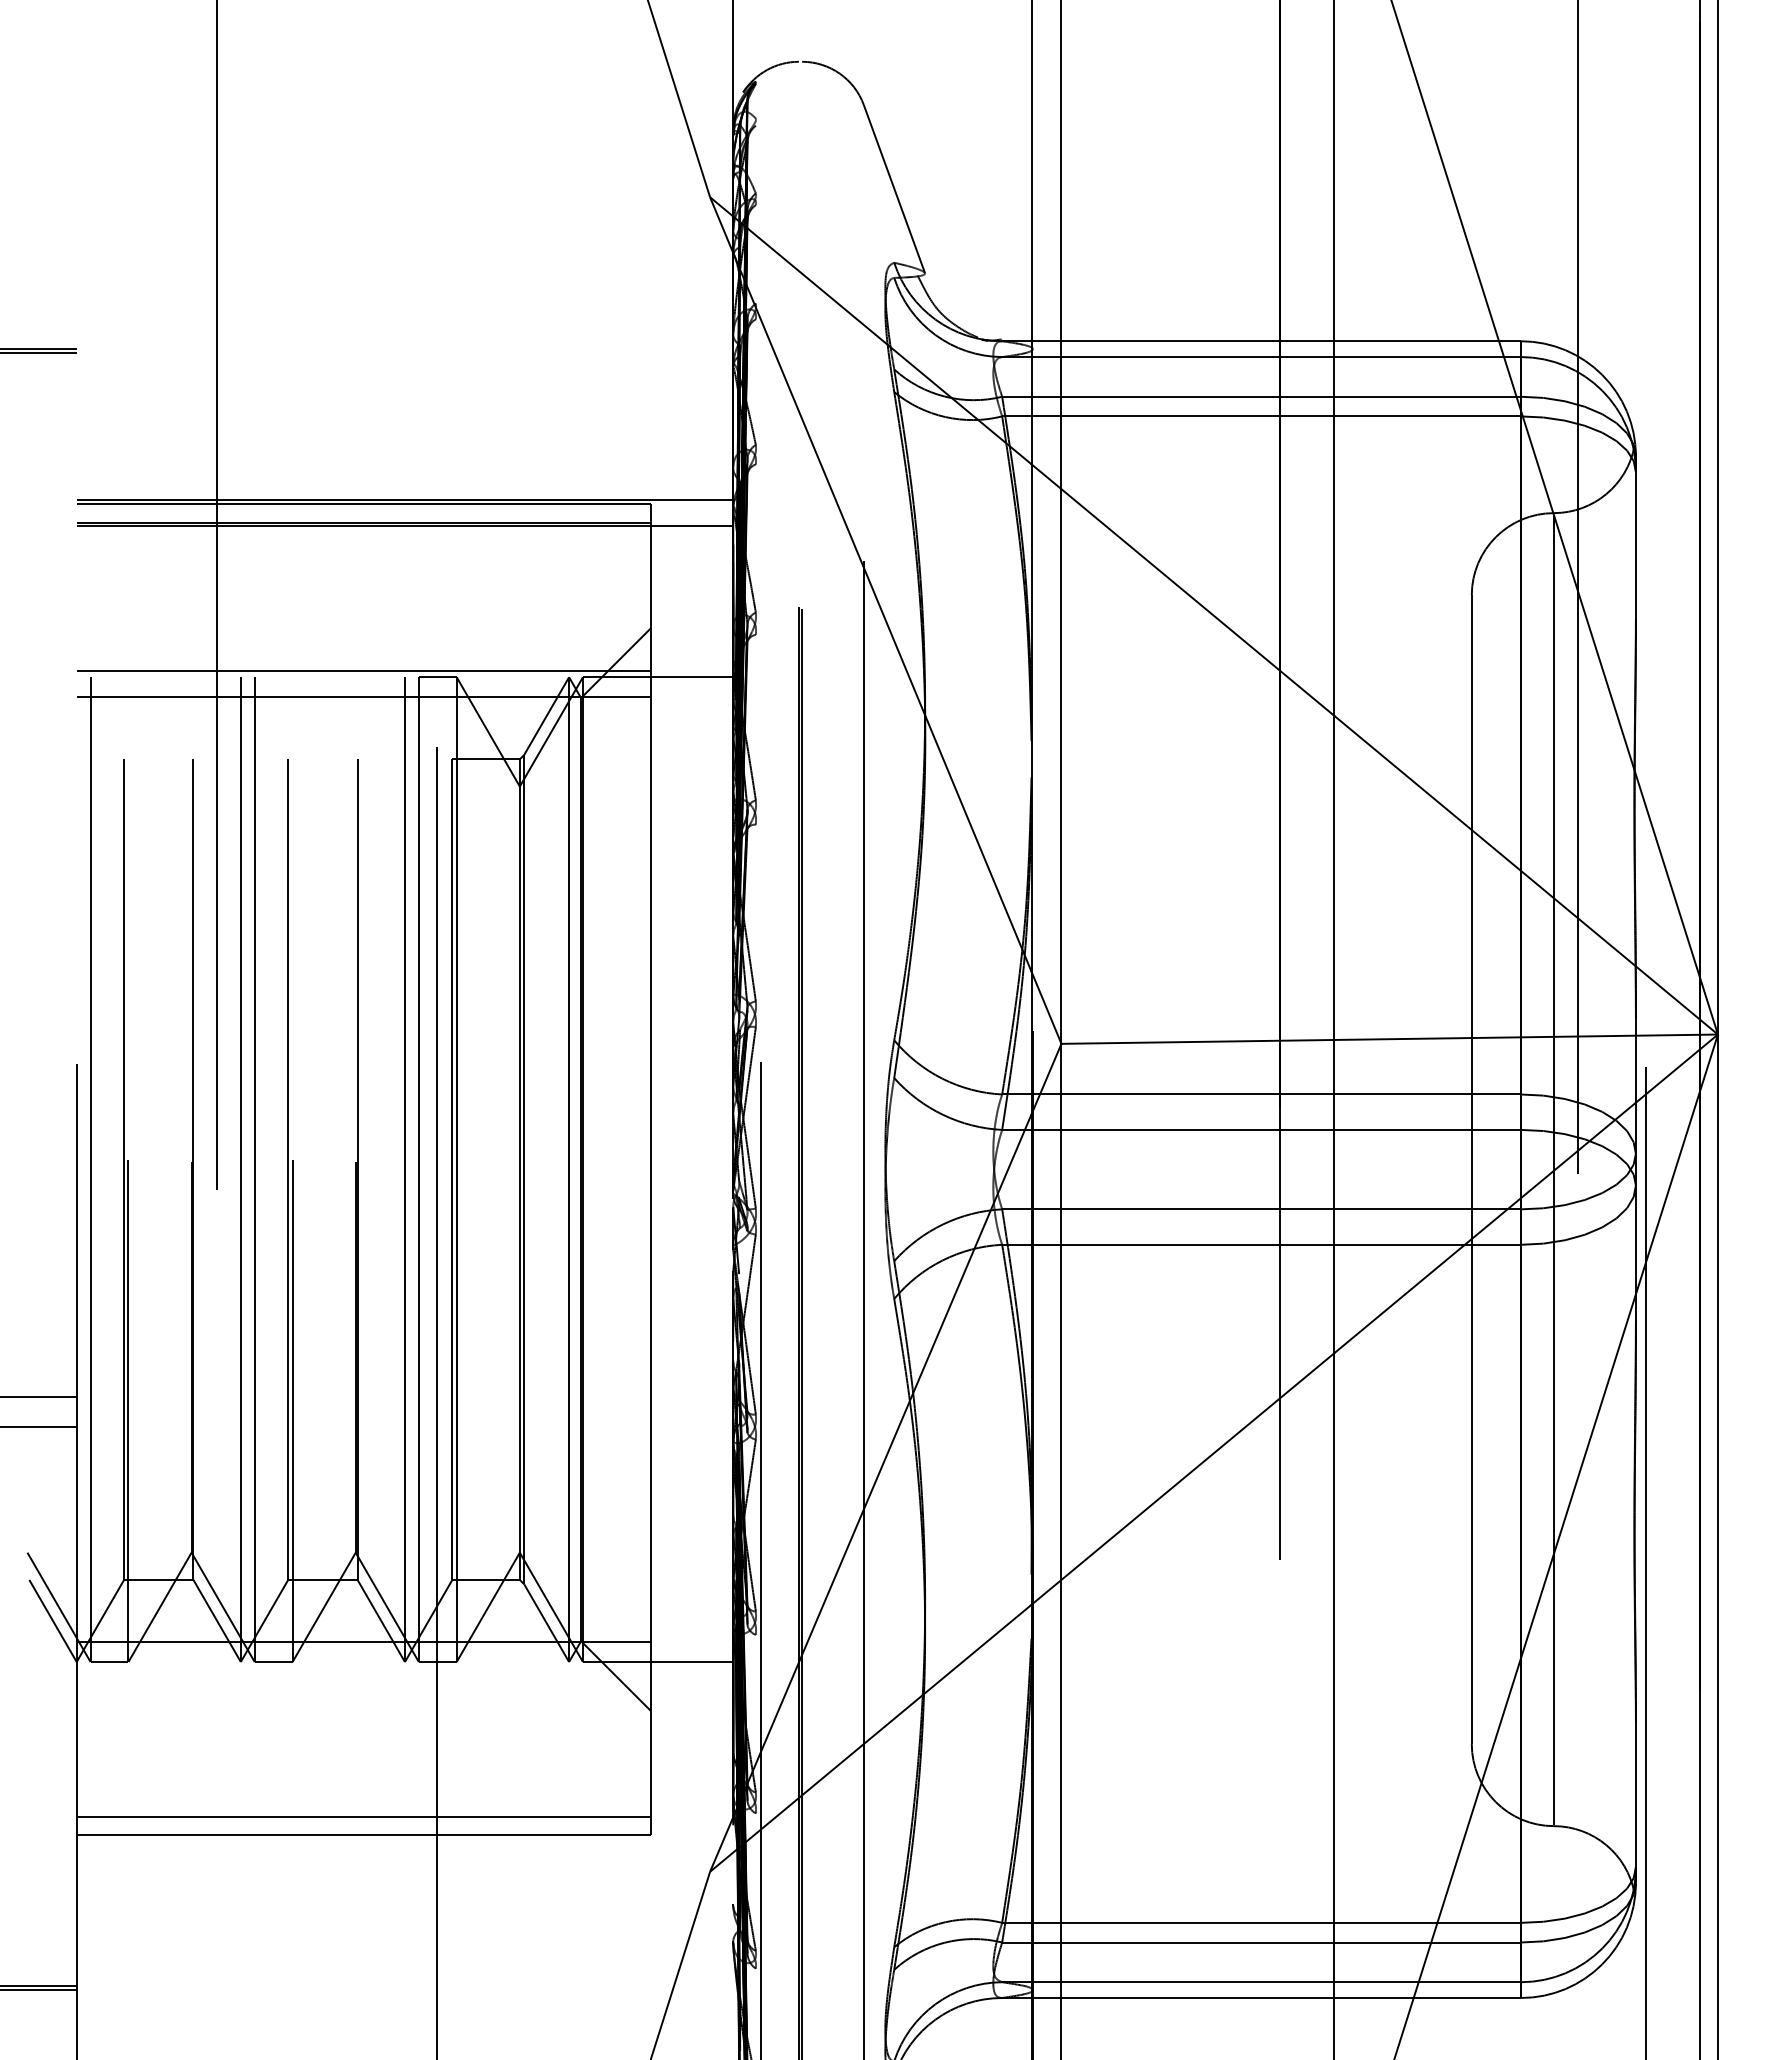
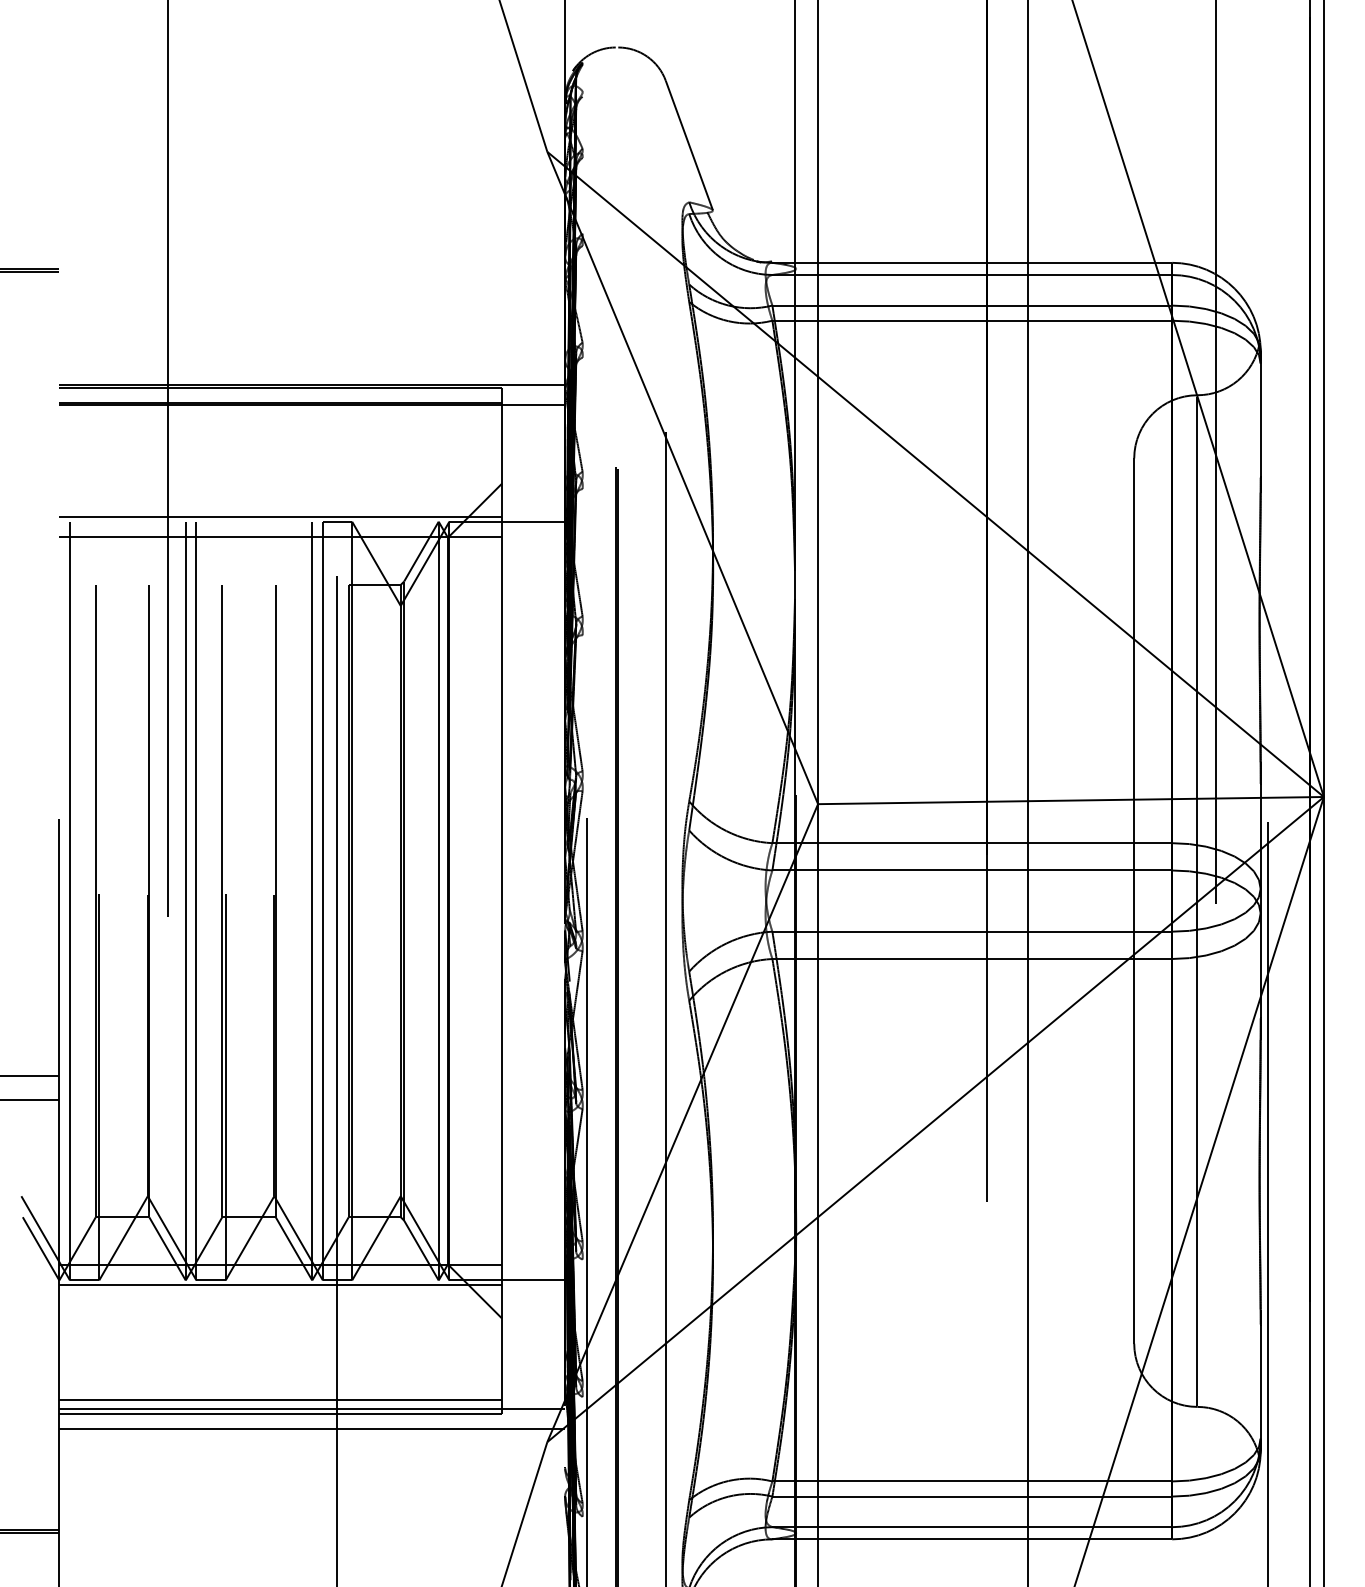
line: (363, 1667) -> (280, 1284), added
line: (404, 1829) -> (311, 1409), added
line: (404, 1855) -> (311, 1429), added

